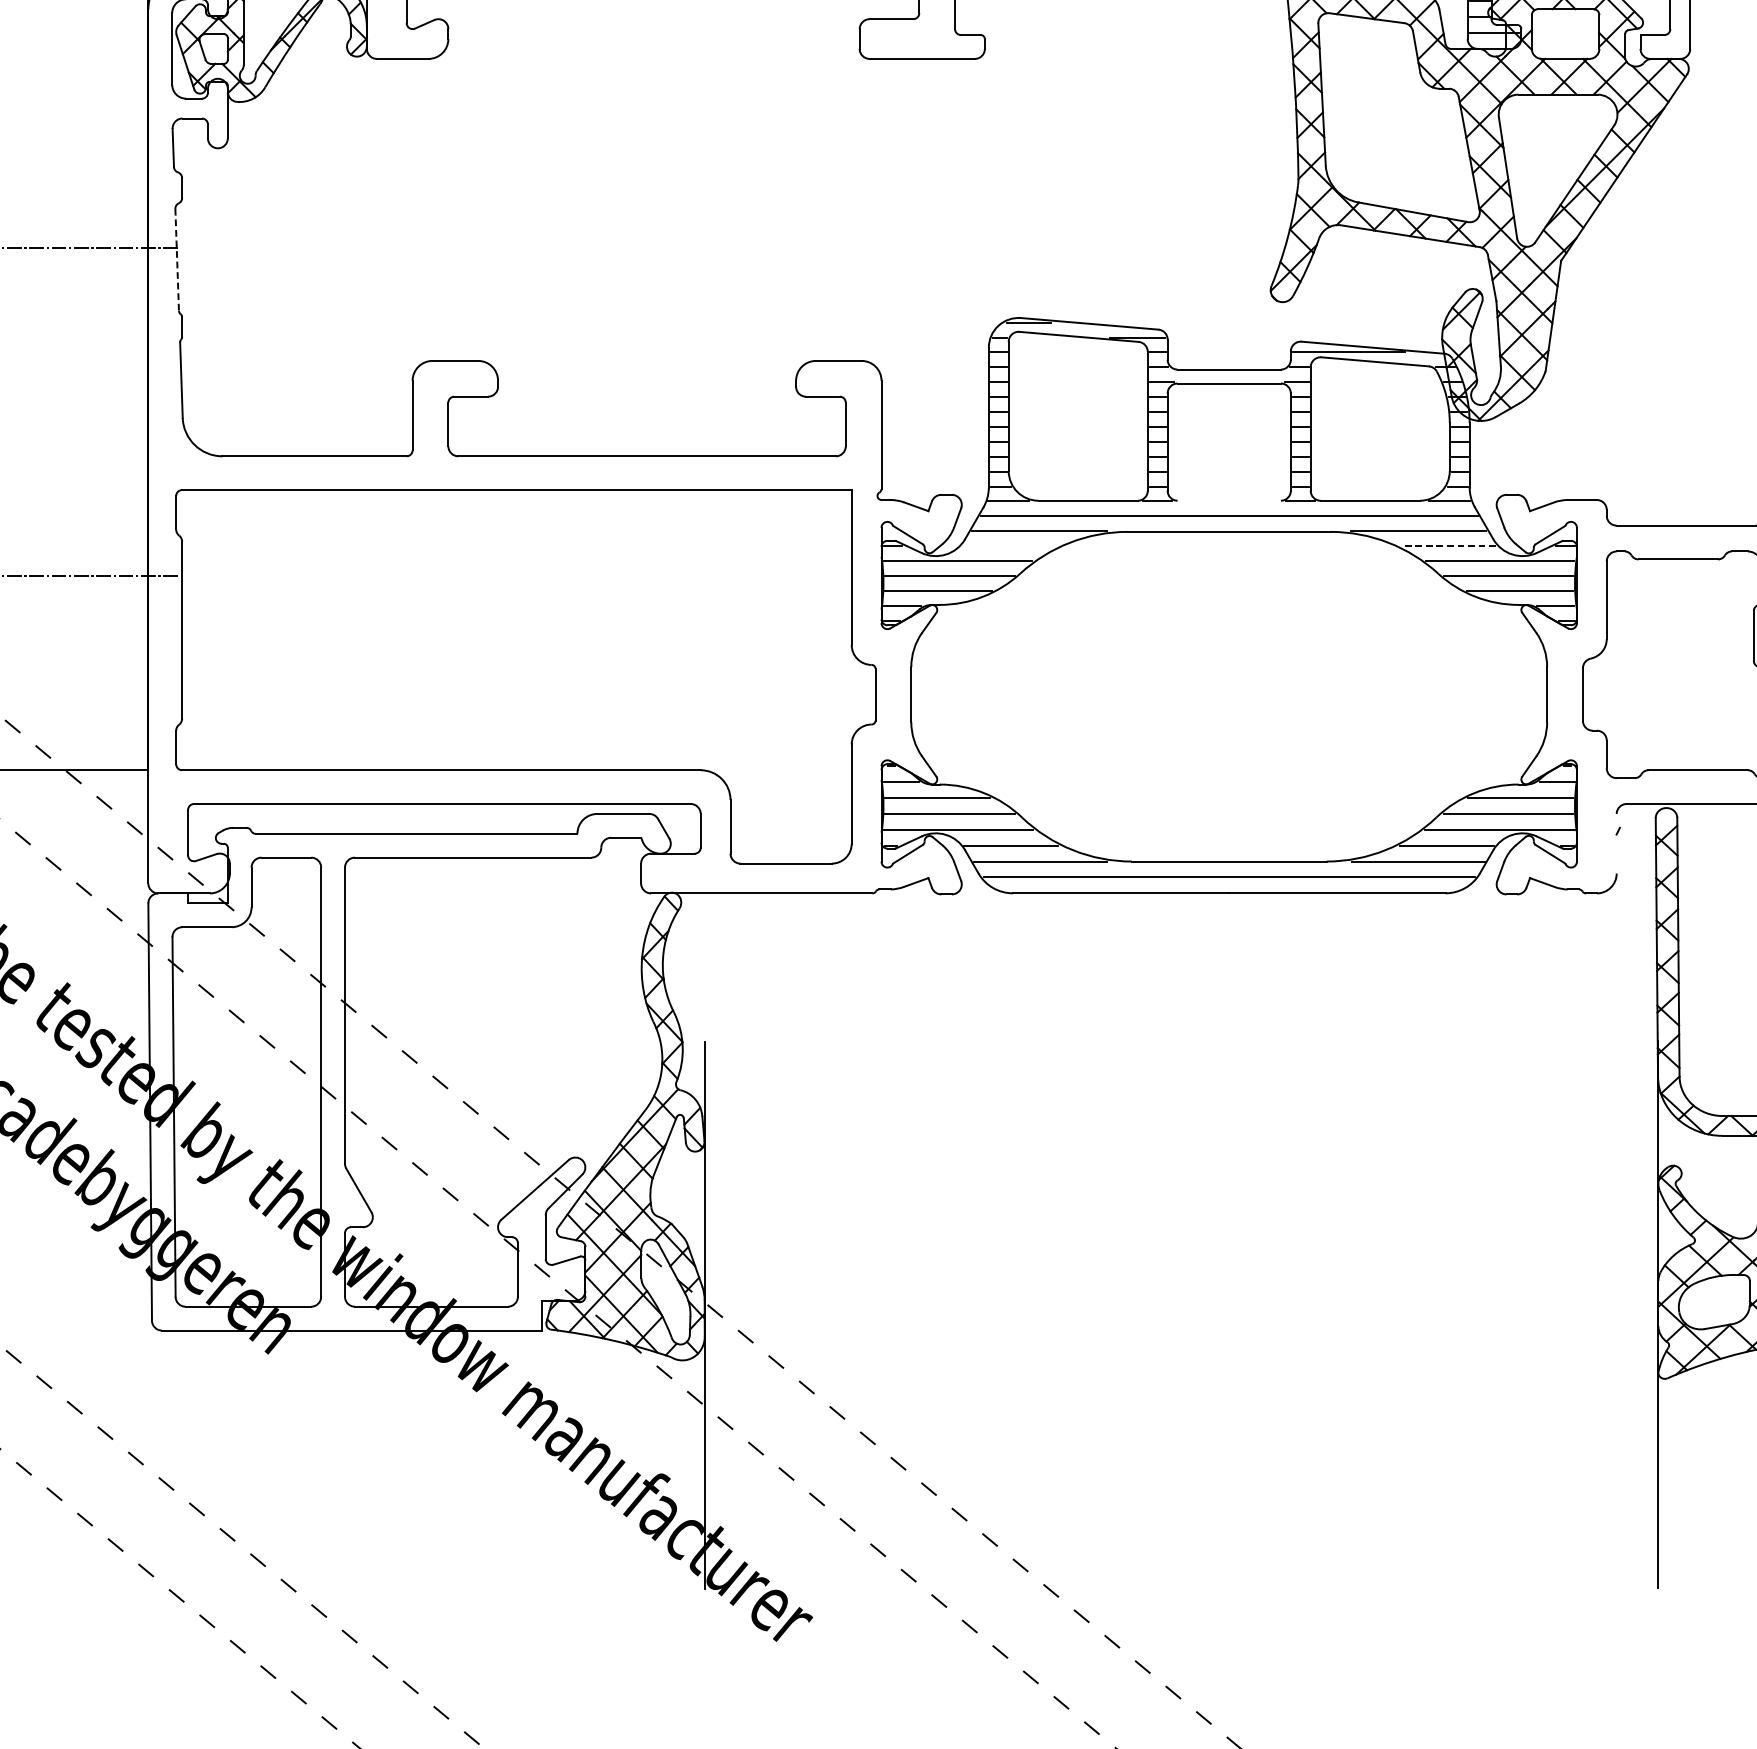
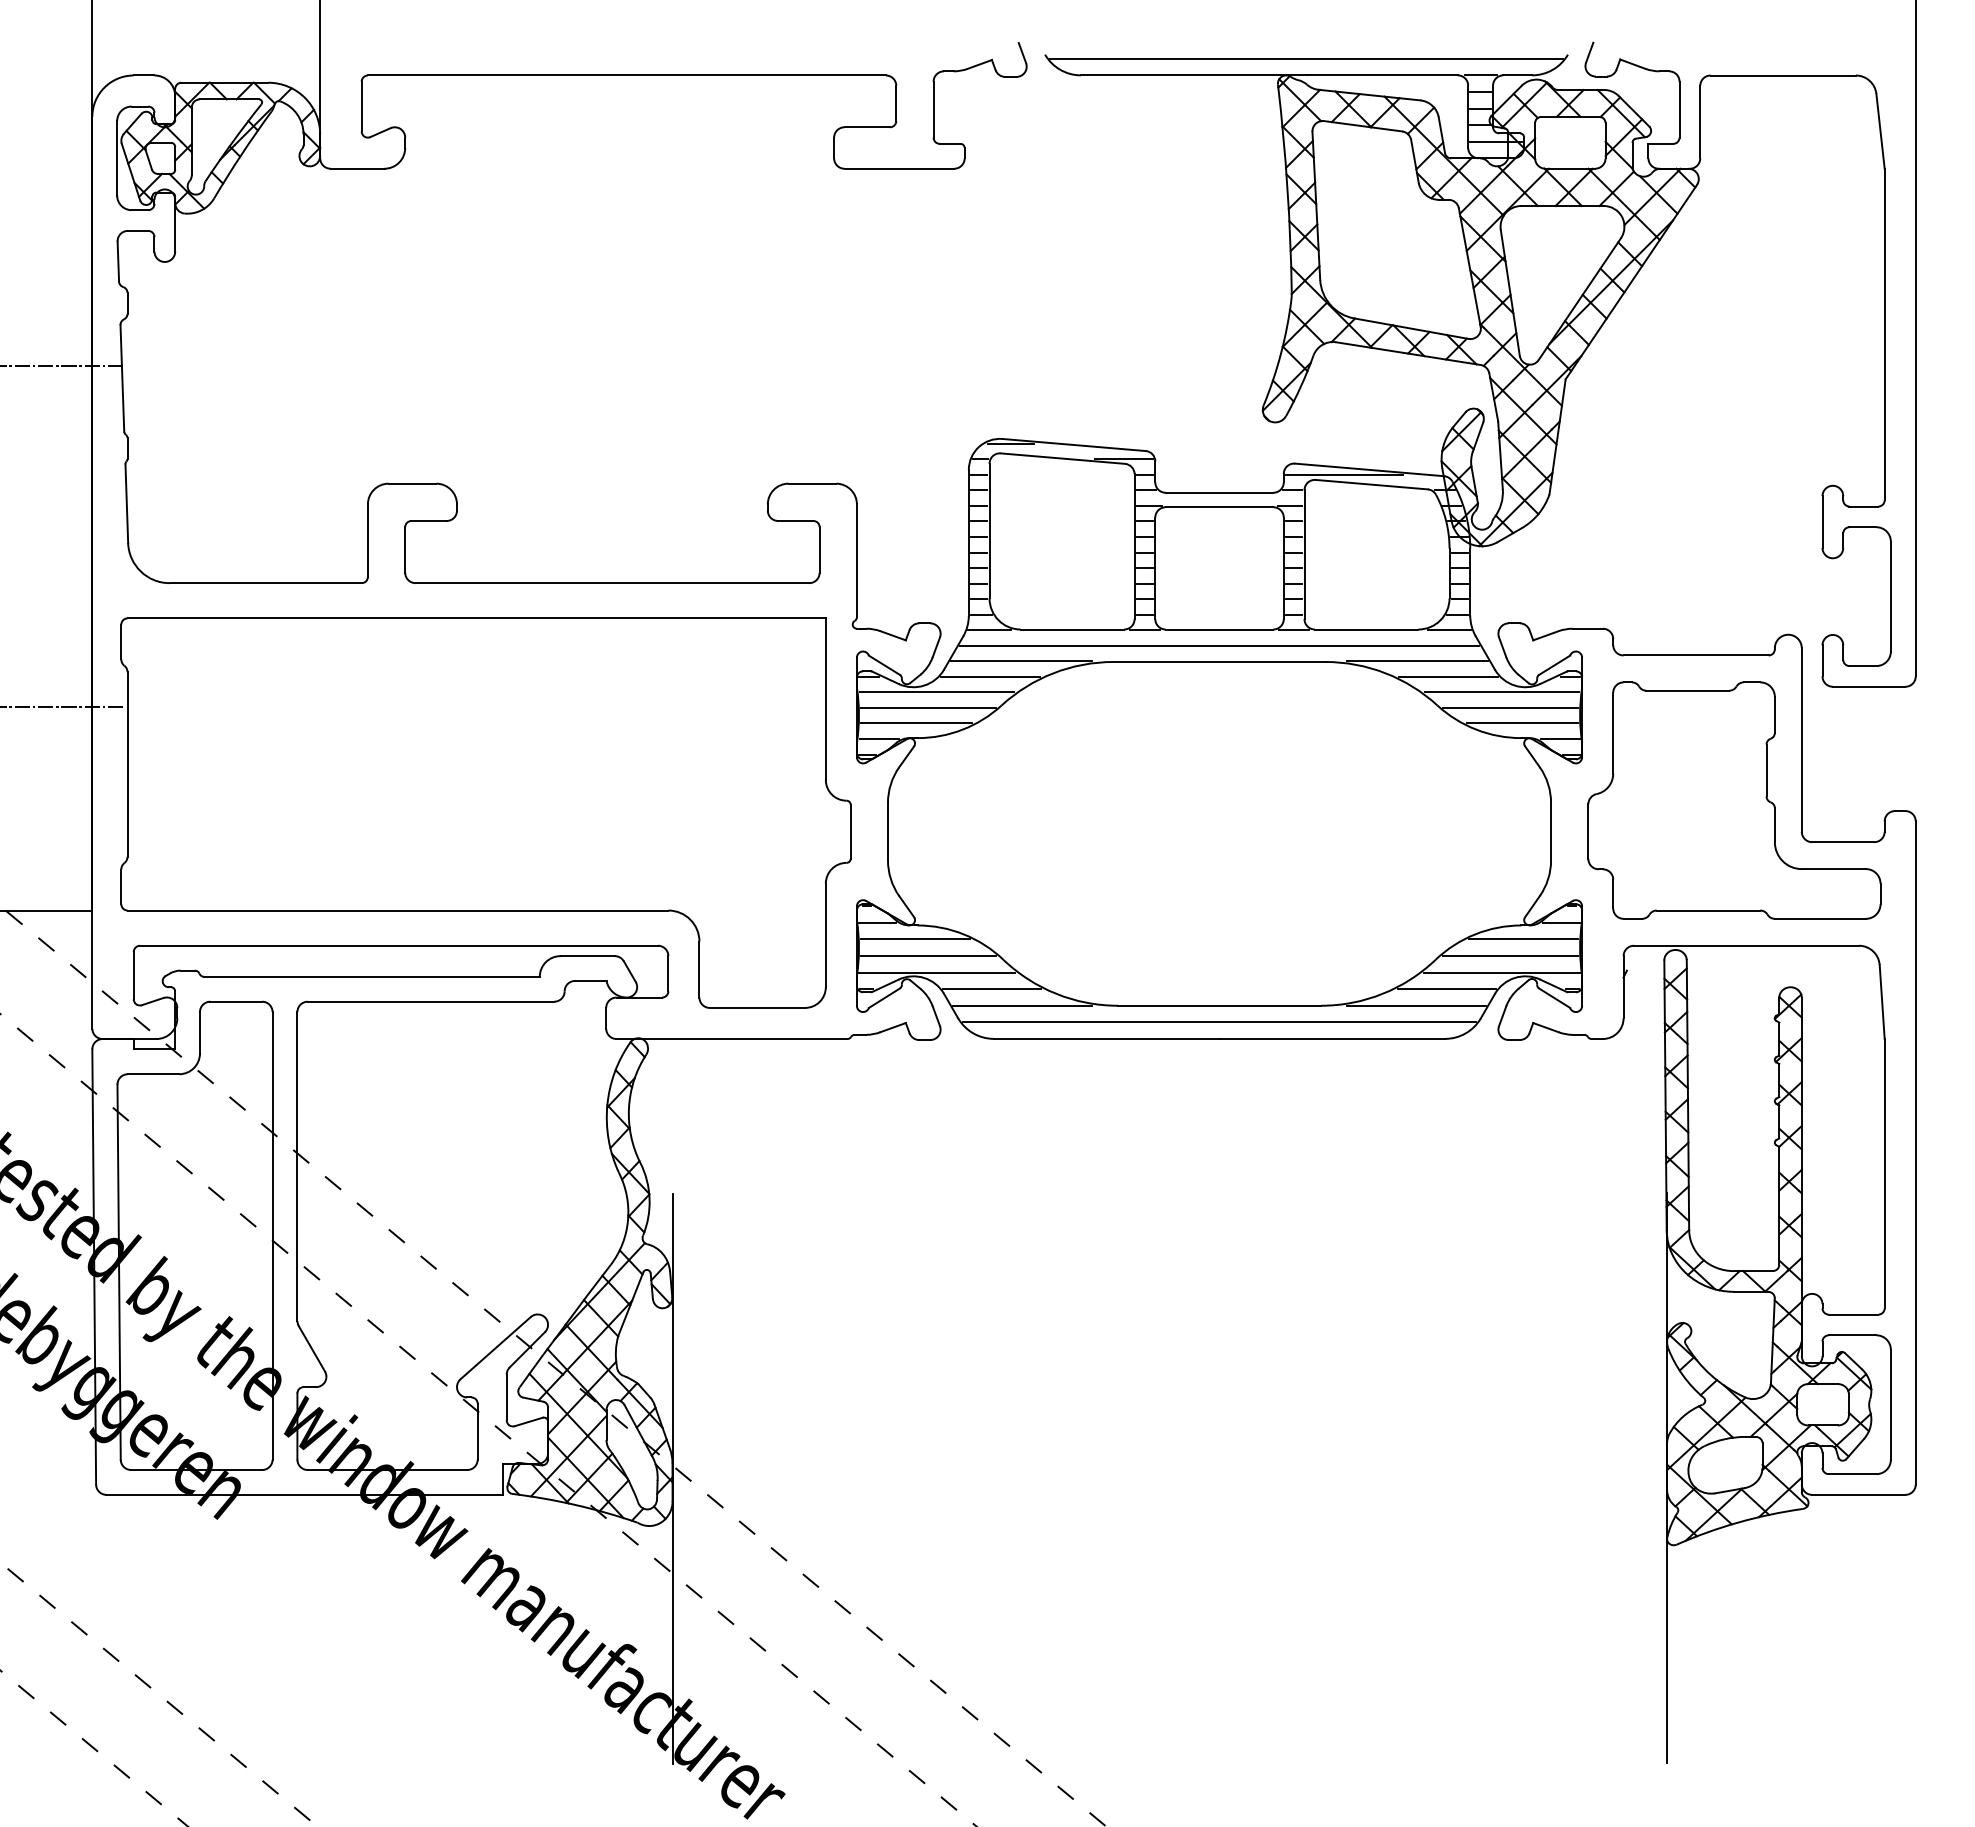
line: (177, 260) -> (122, 378), dashed -> solid
line: (1229, 500) -> (1219, 629), added
line: (1009, 545) -> (990, 676), added
line: (1447, 545) -> (1447, 676), dashed -> solid
line: (1616, 844) -> (1623, 987), added

